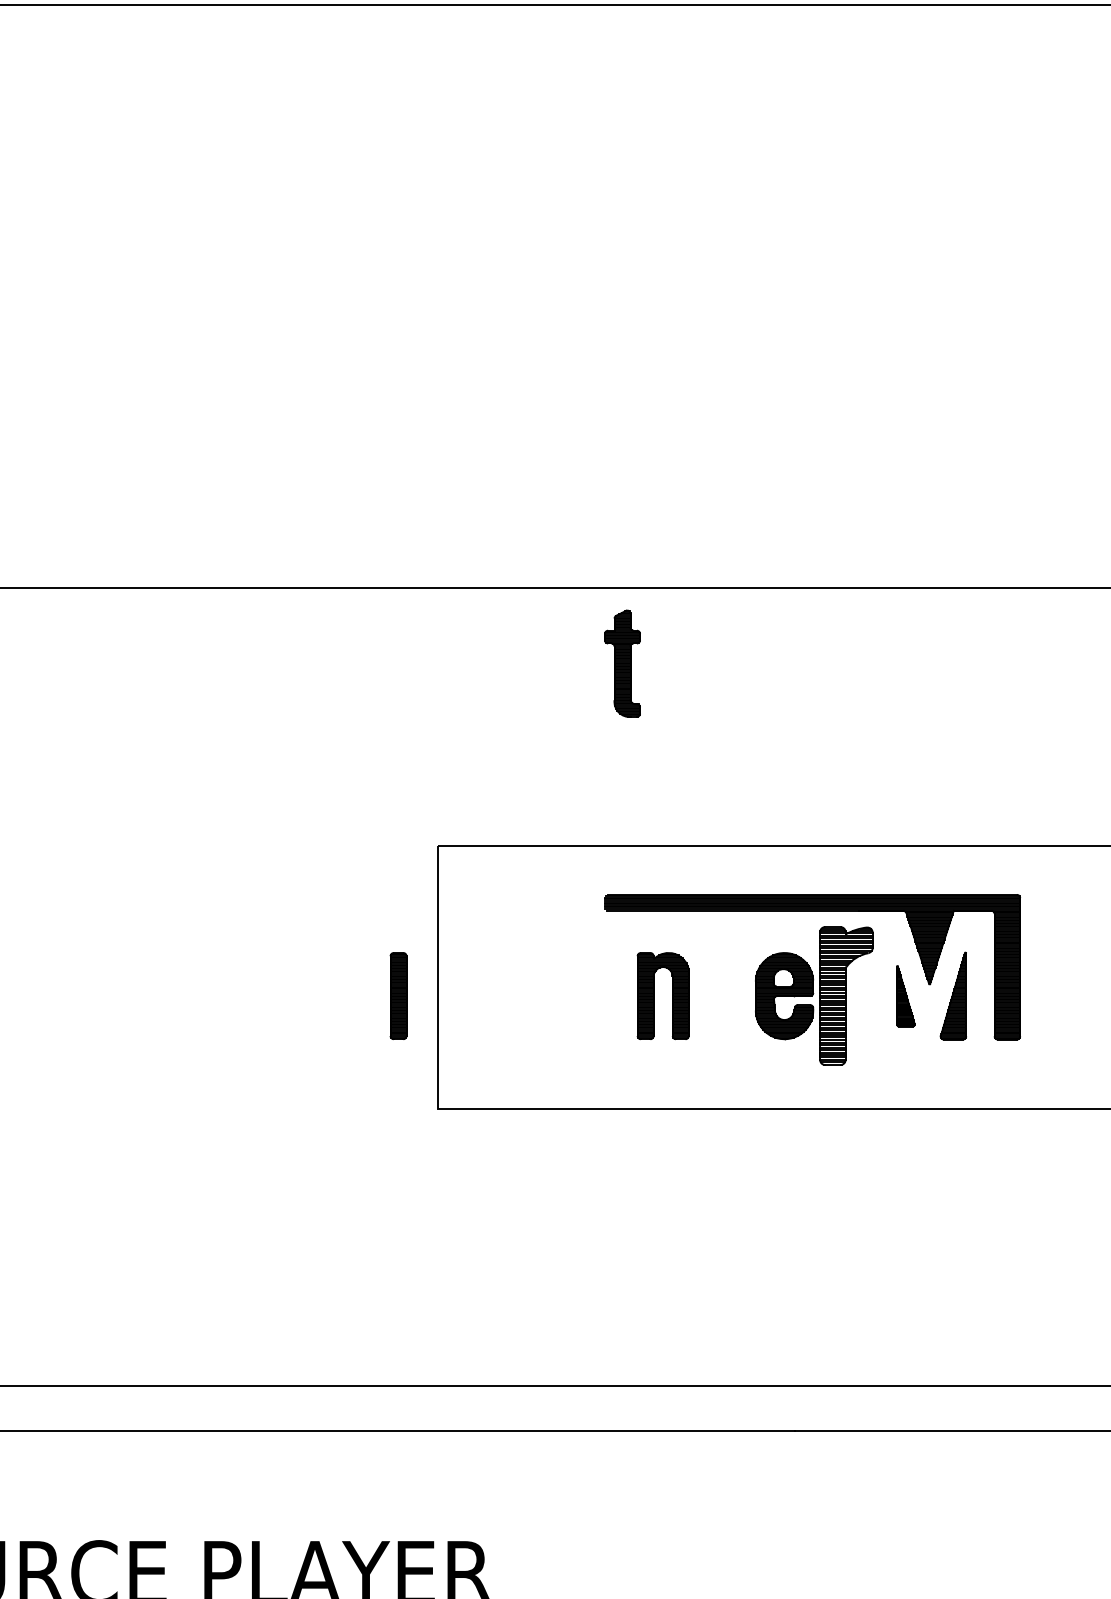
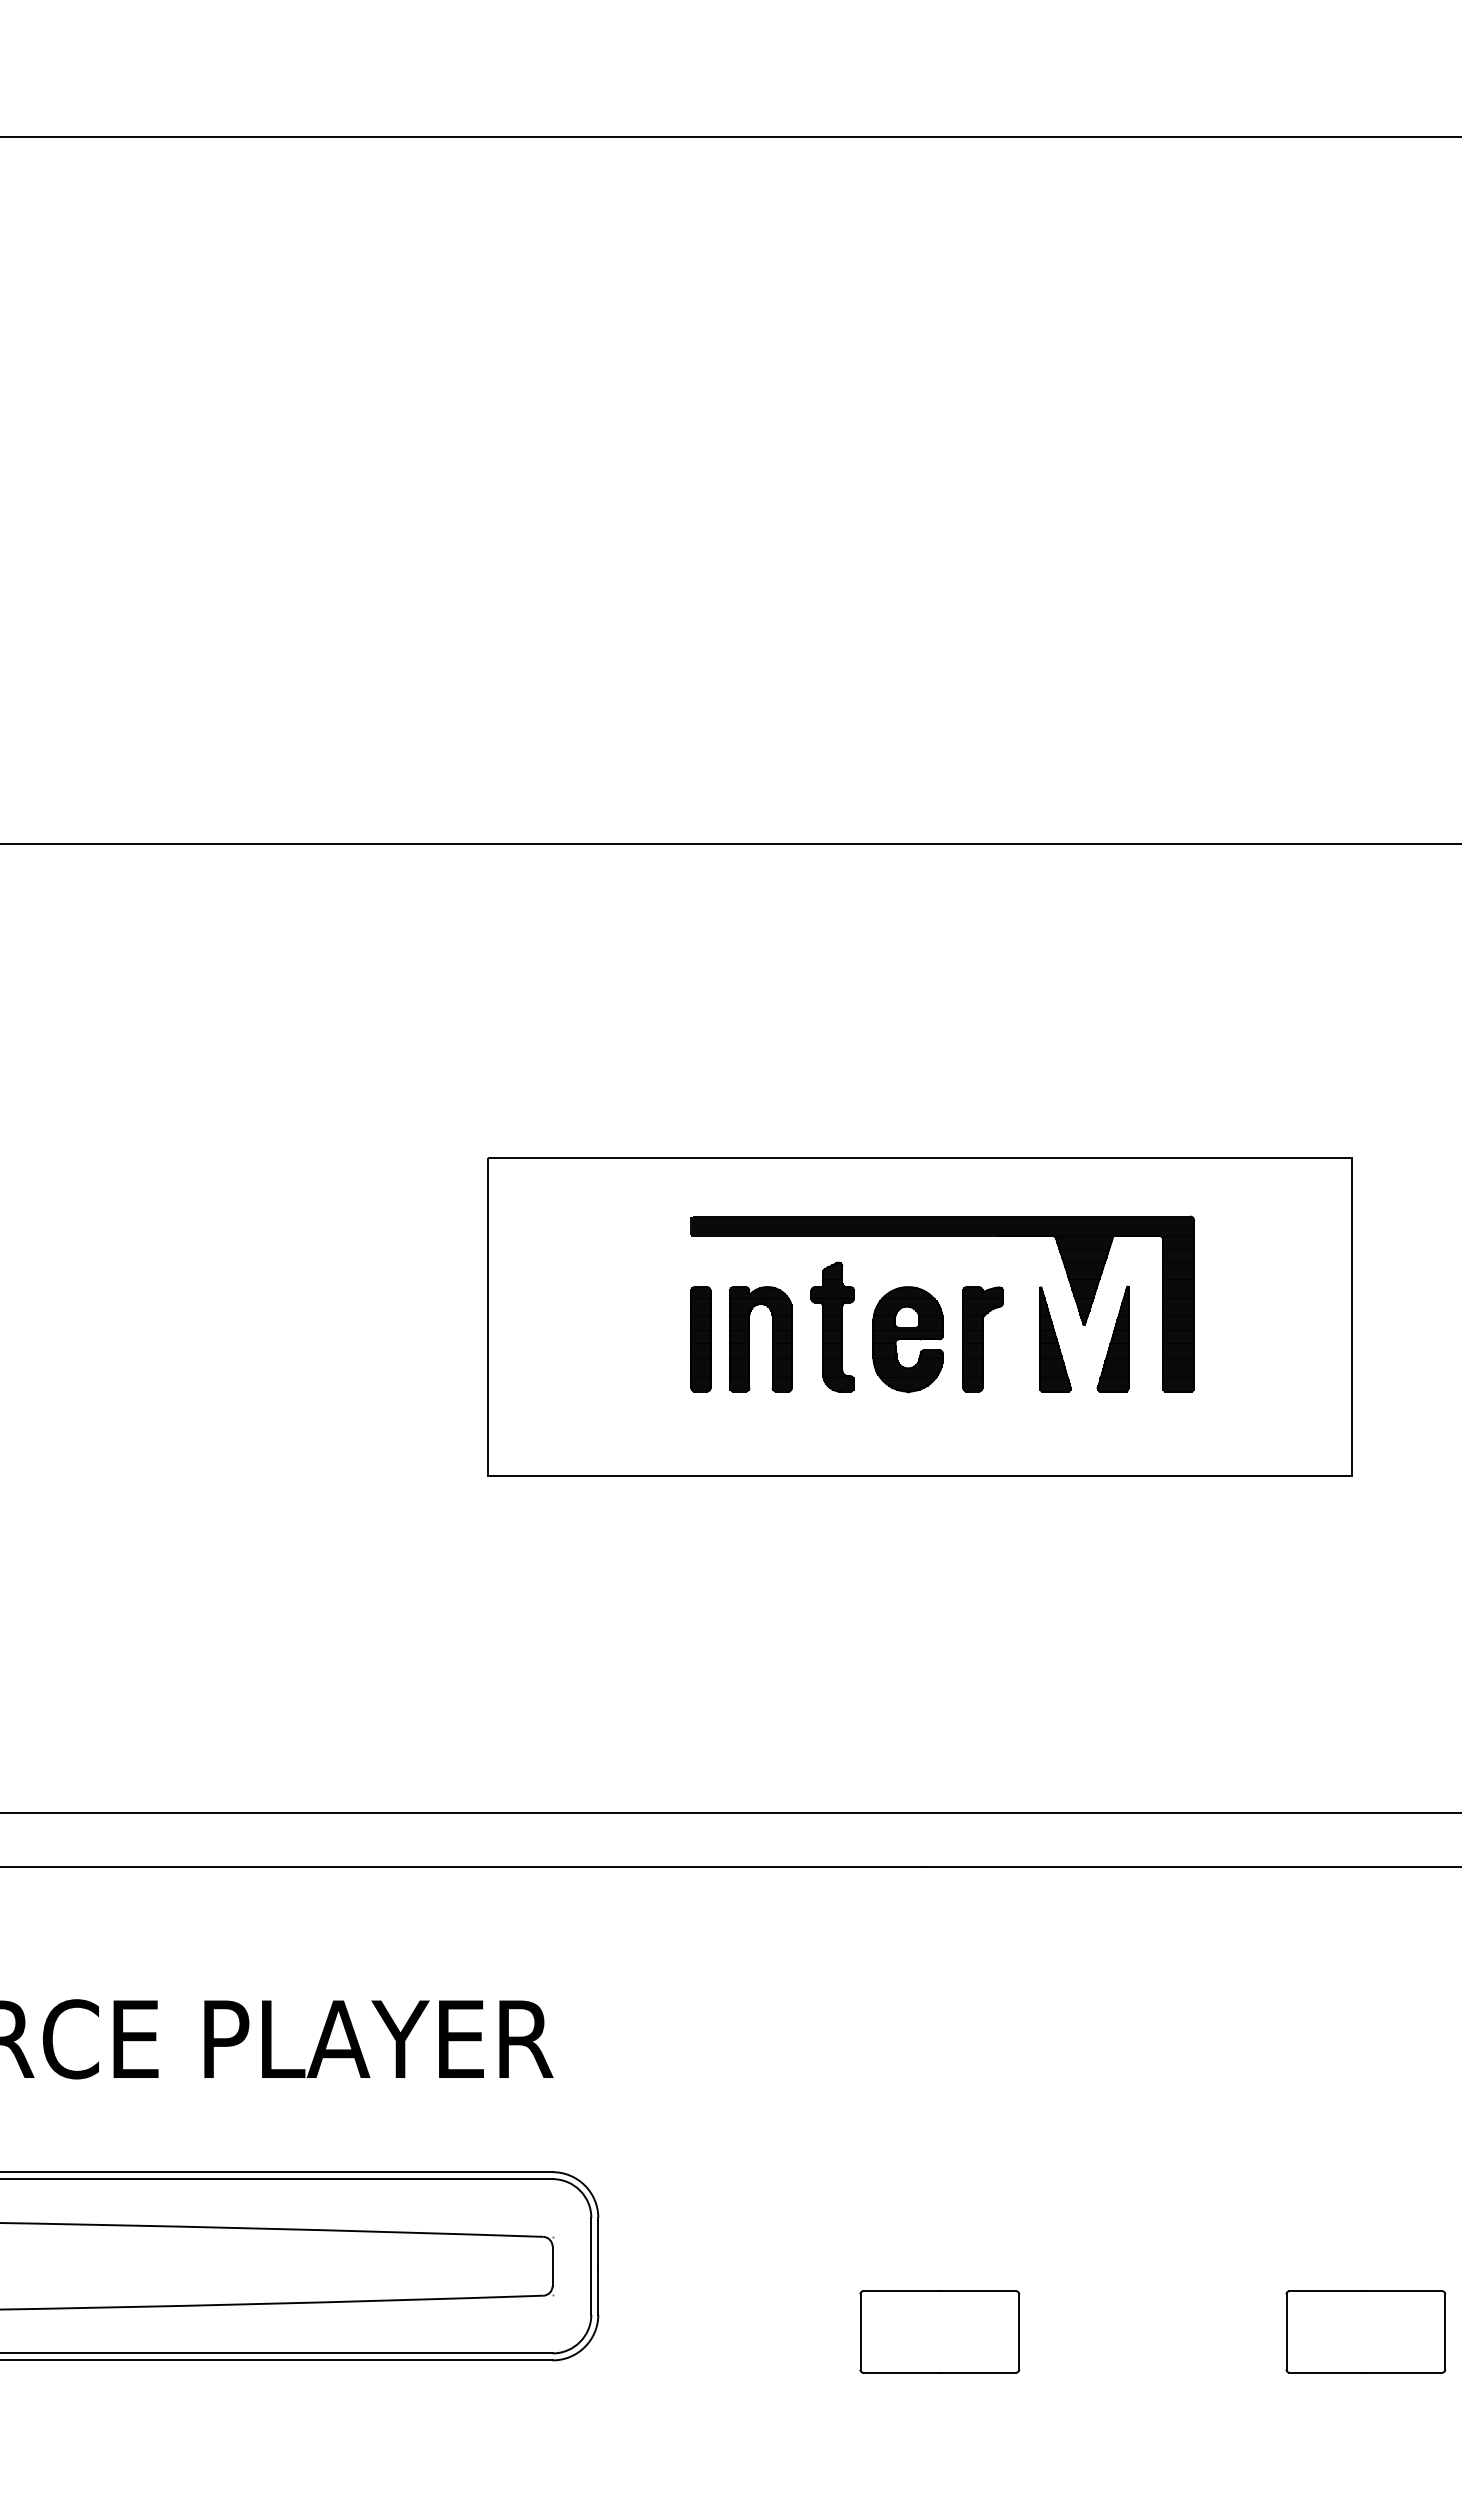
part: (622, 663) -> (832, 1326), moved
part: (398, 996) -> (700, 1339), moved
part: (845, 996) -> (982, 1339), size x0.62
part: (905, 996) -> (1055, 1339), size x1.43

